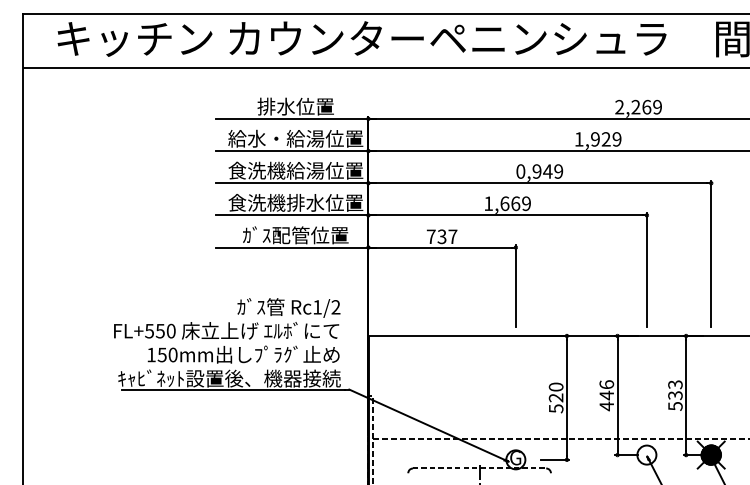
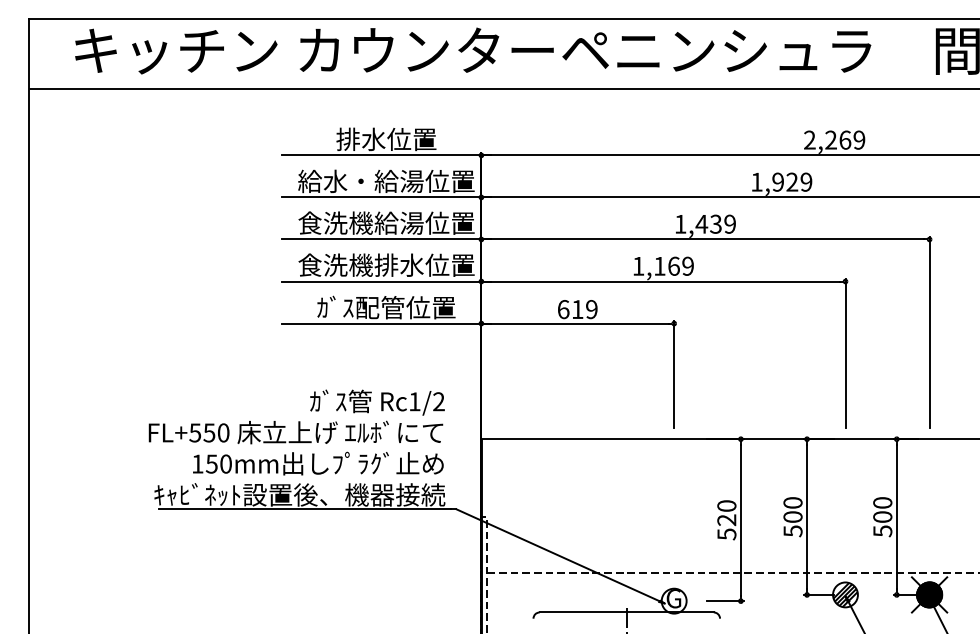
text: (534, 170) -> (698, 223), 0,949 -> 1,439
text: (504, 203) -> (659, 265), 1,669 -> 1,169
text: (441, 236) -> (577, 309), 737 -> 619
text: (675, 390) -> (882, 510), 533 -> 500
text: (606, 395) -> (792, 517), 446 -> 500
hatch: (646, 455) -> (845, 595), added
line: (480, 468) -> (627, 612), dashed -> solid

